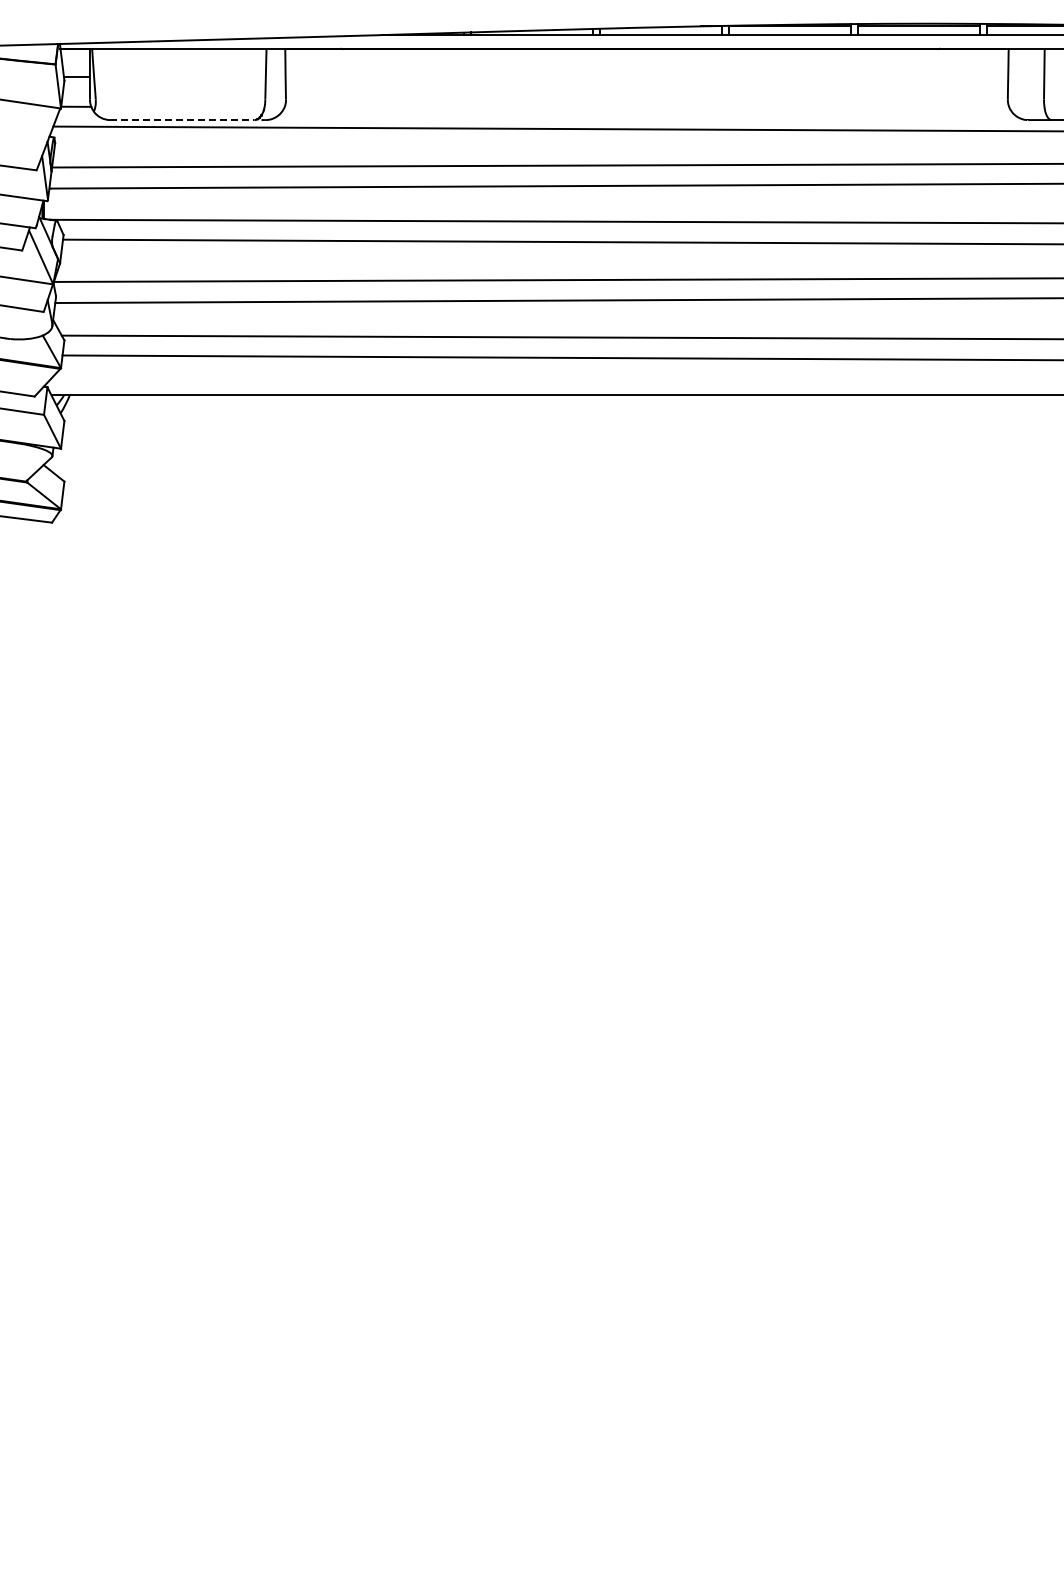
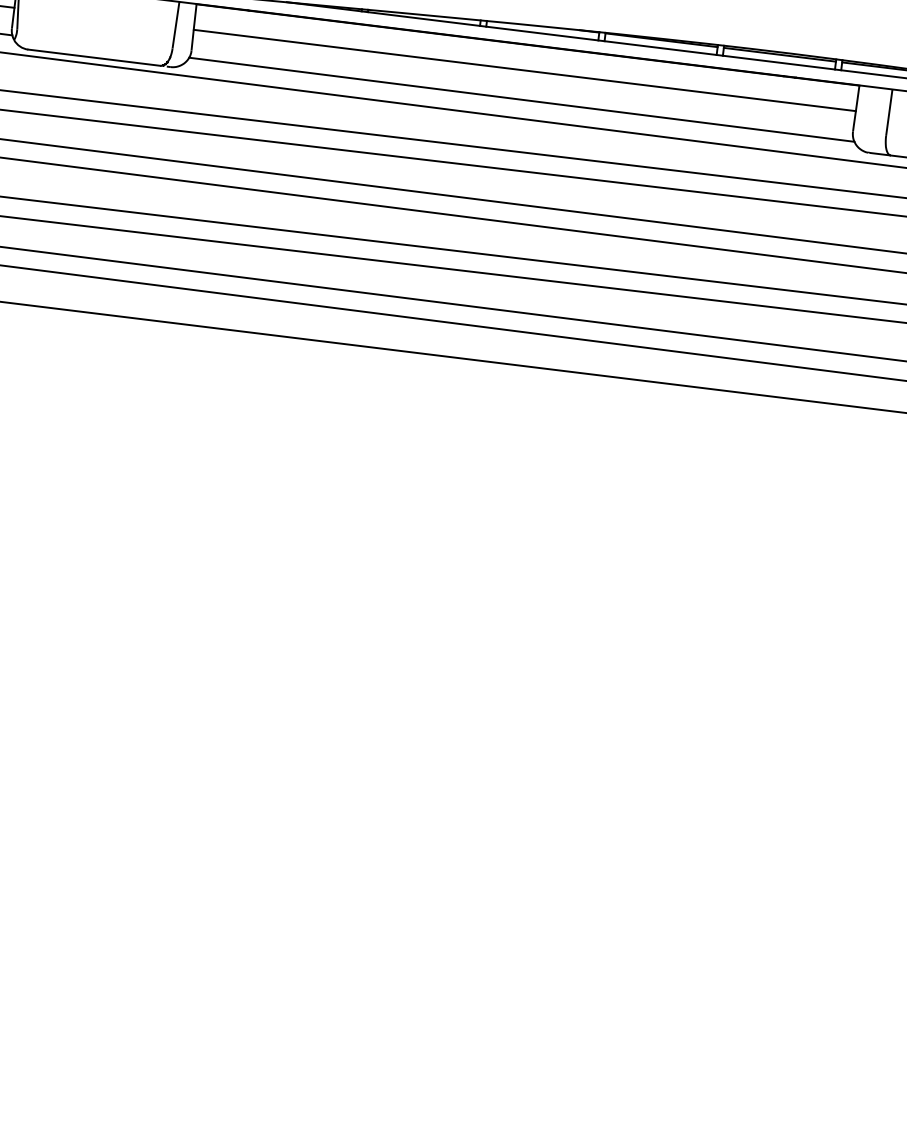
line: (646, 76) -> (524, 70), added
line: (647, 108) -> (521, 99), added
line: (182, 120) -> (94, 58), dashed -> solid

